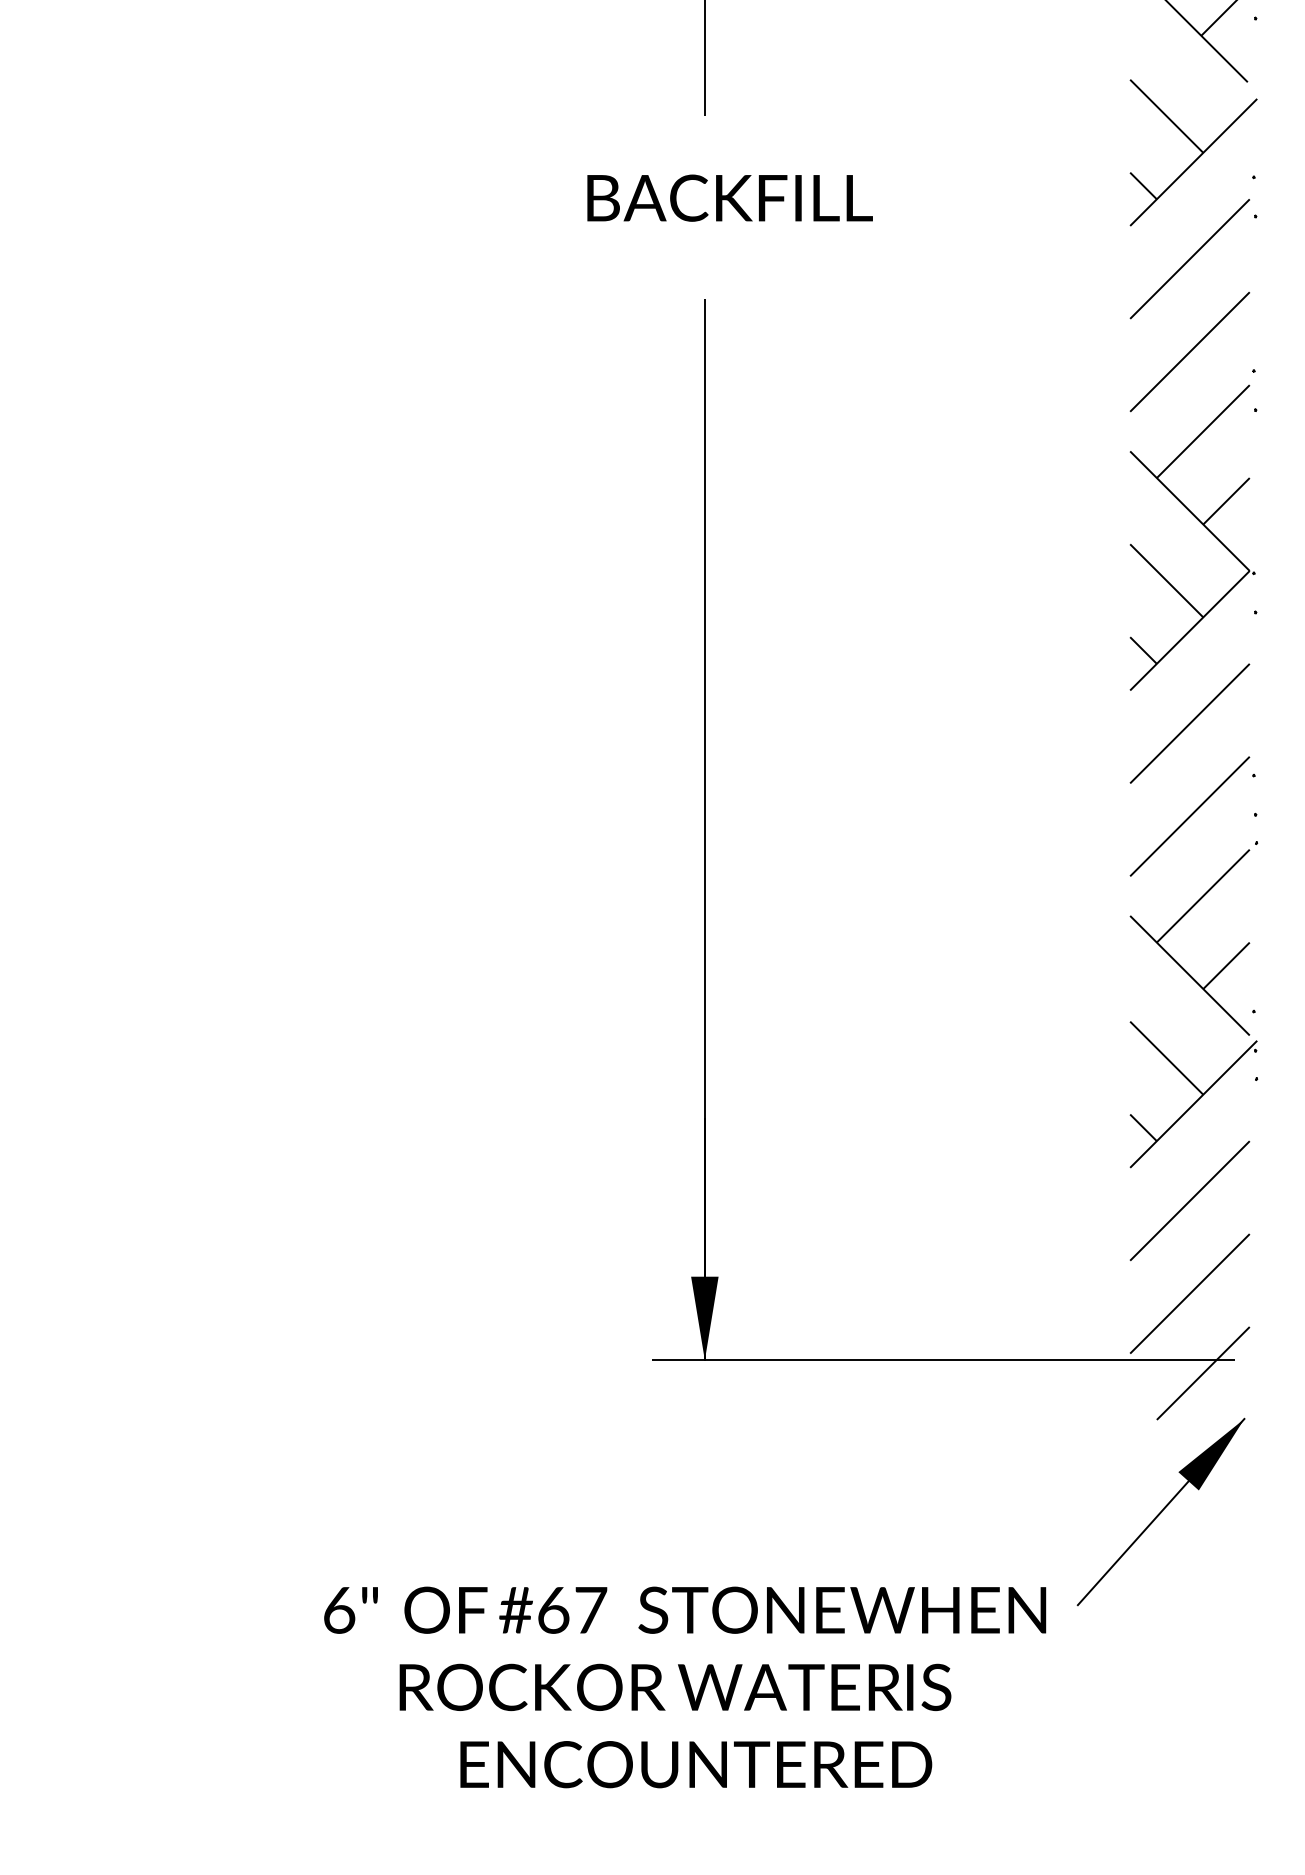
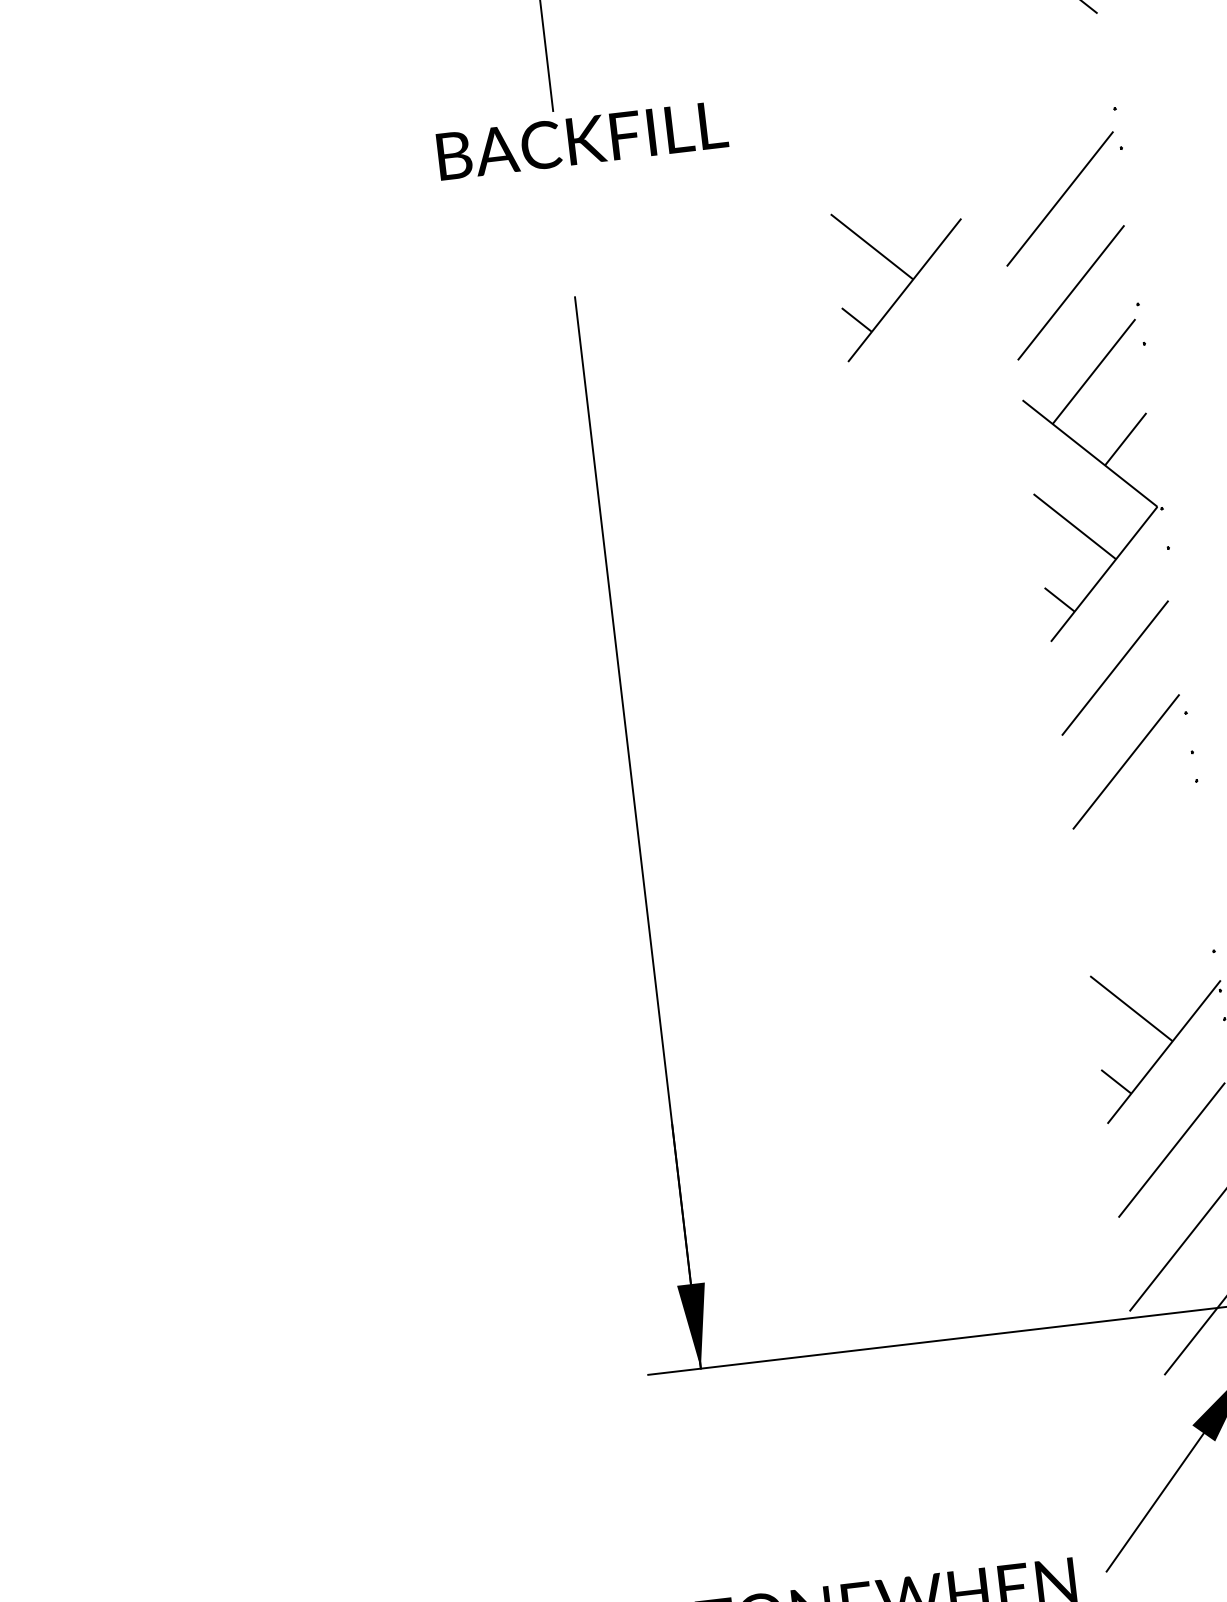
part: (1193, 152) -> (903, 280), moved
text: (729, 197) -> (581, 139), moved
part: (1174, 926) -> (1123, 874), removed

